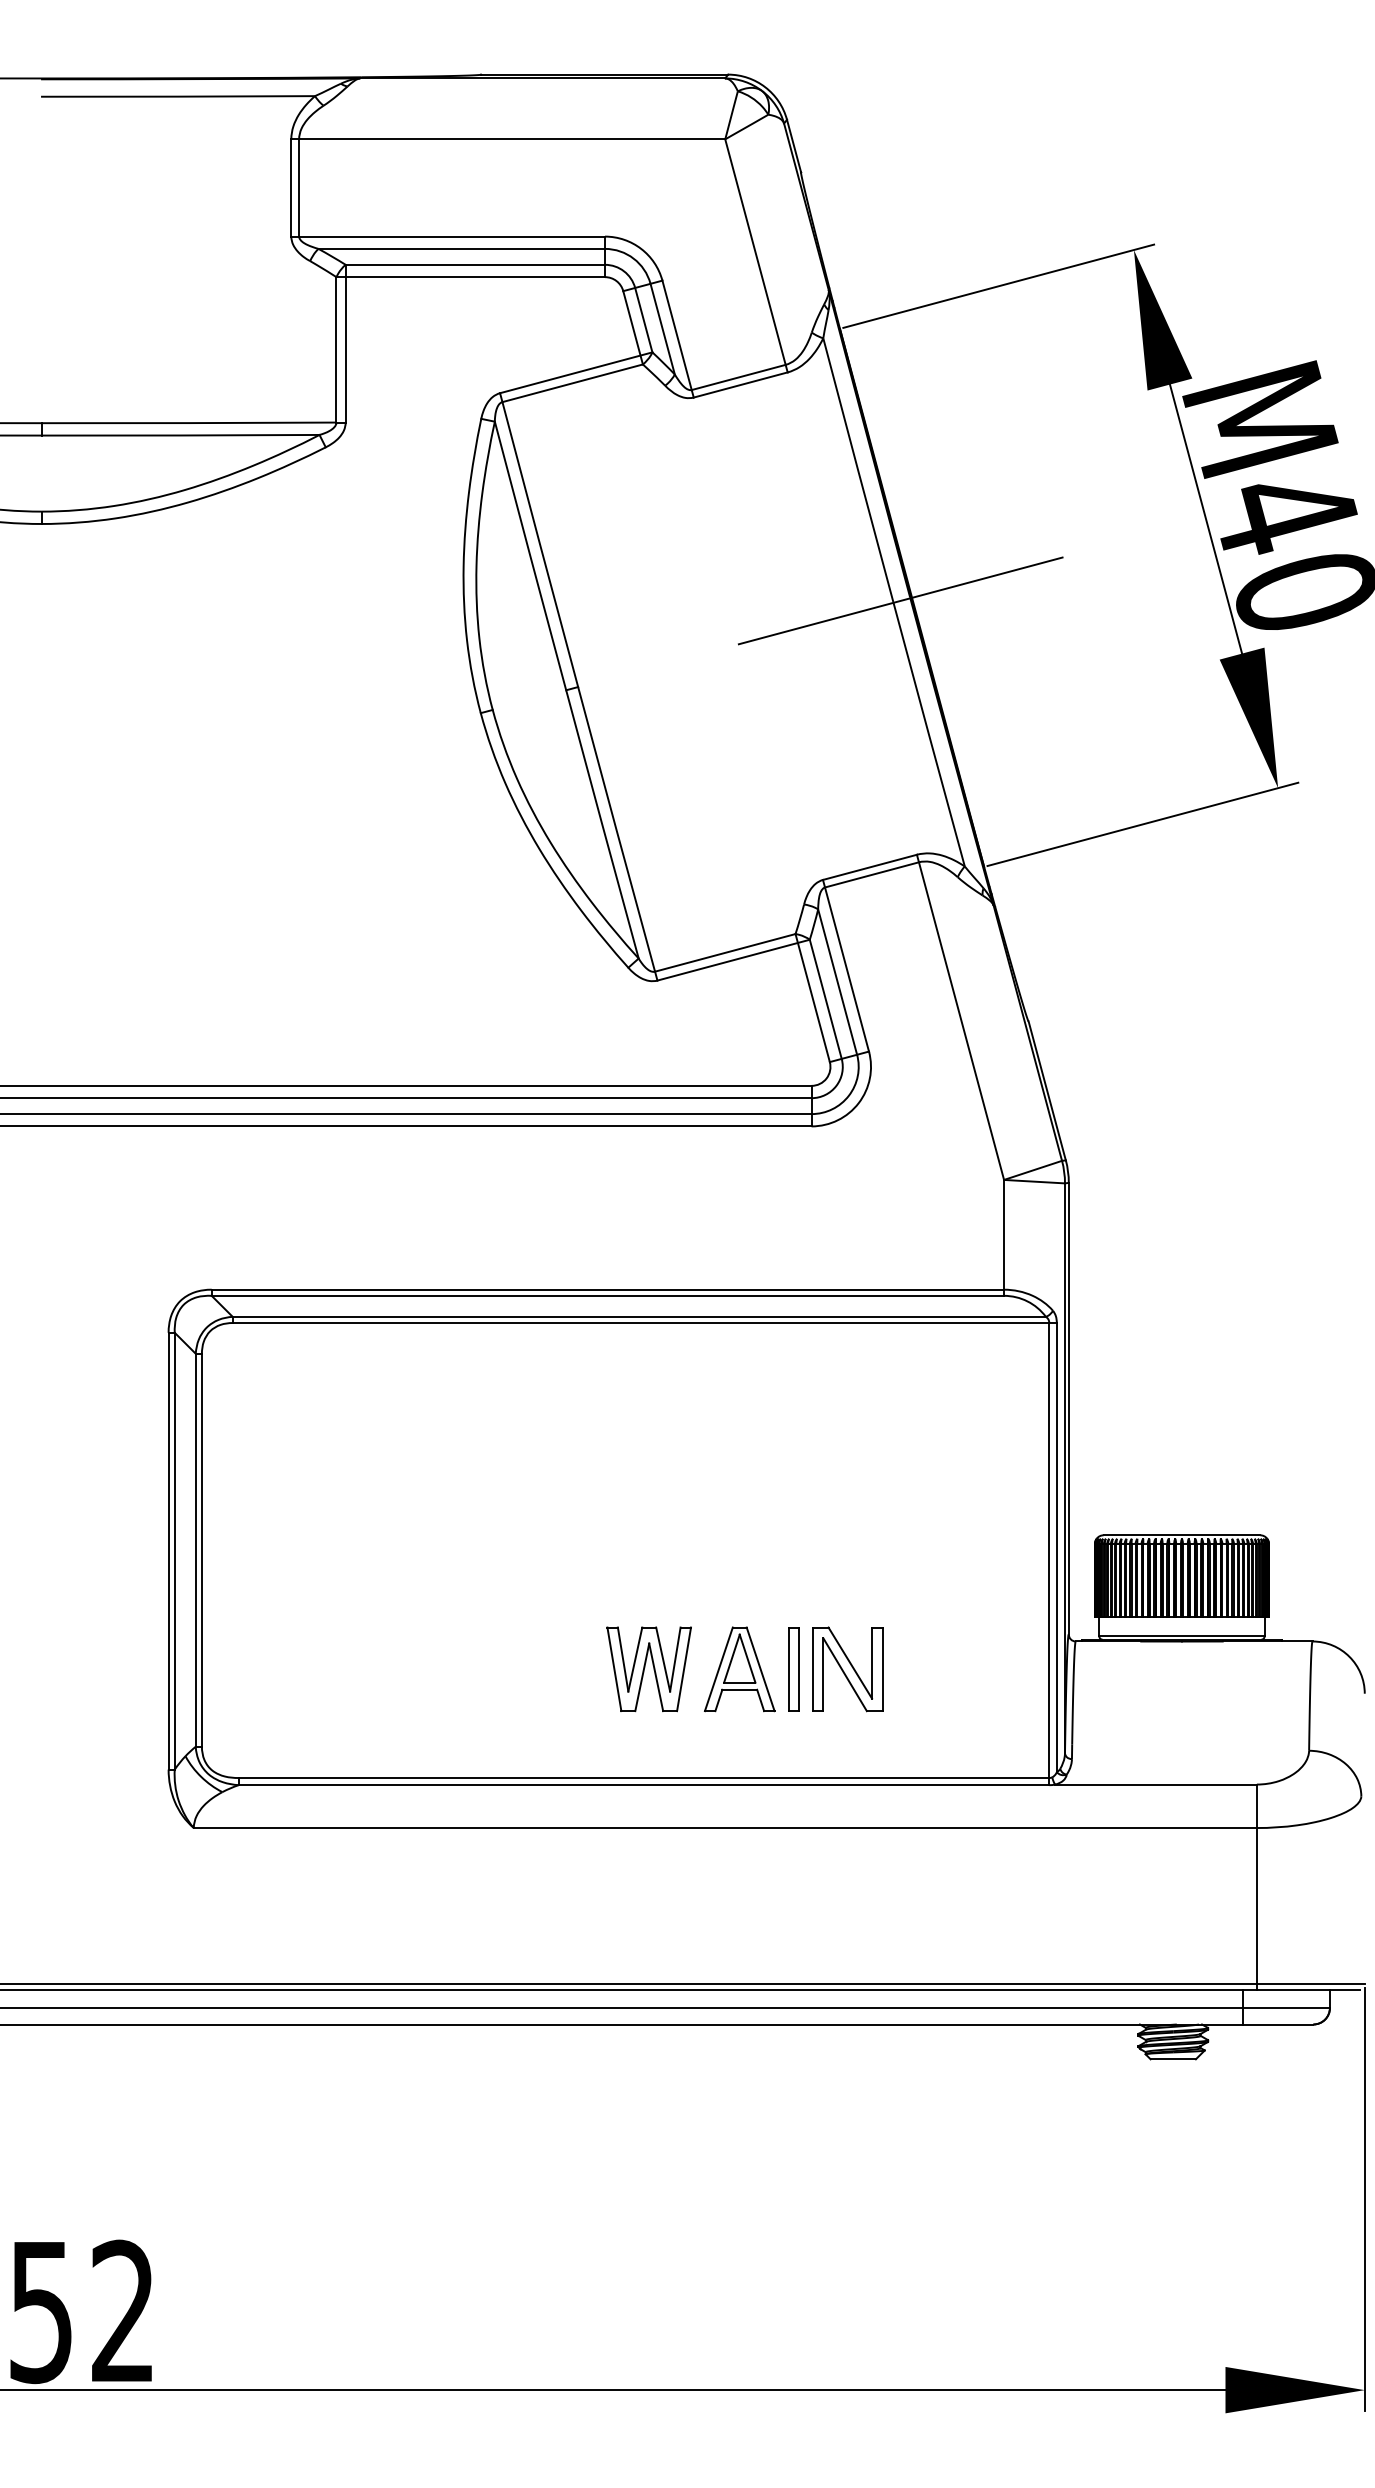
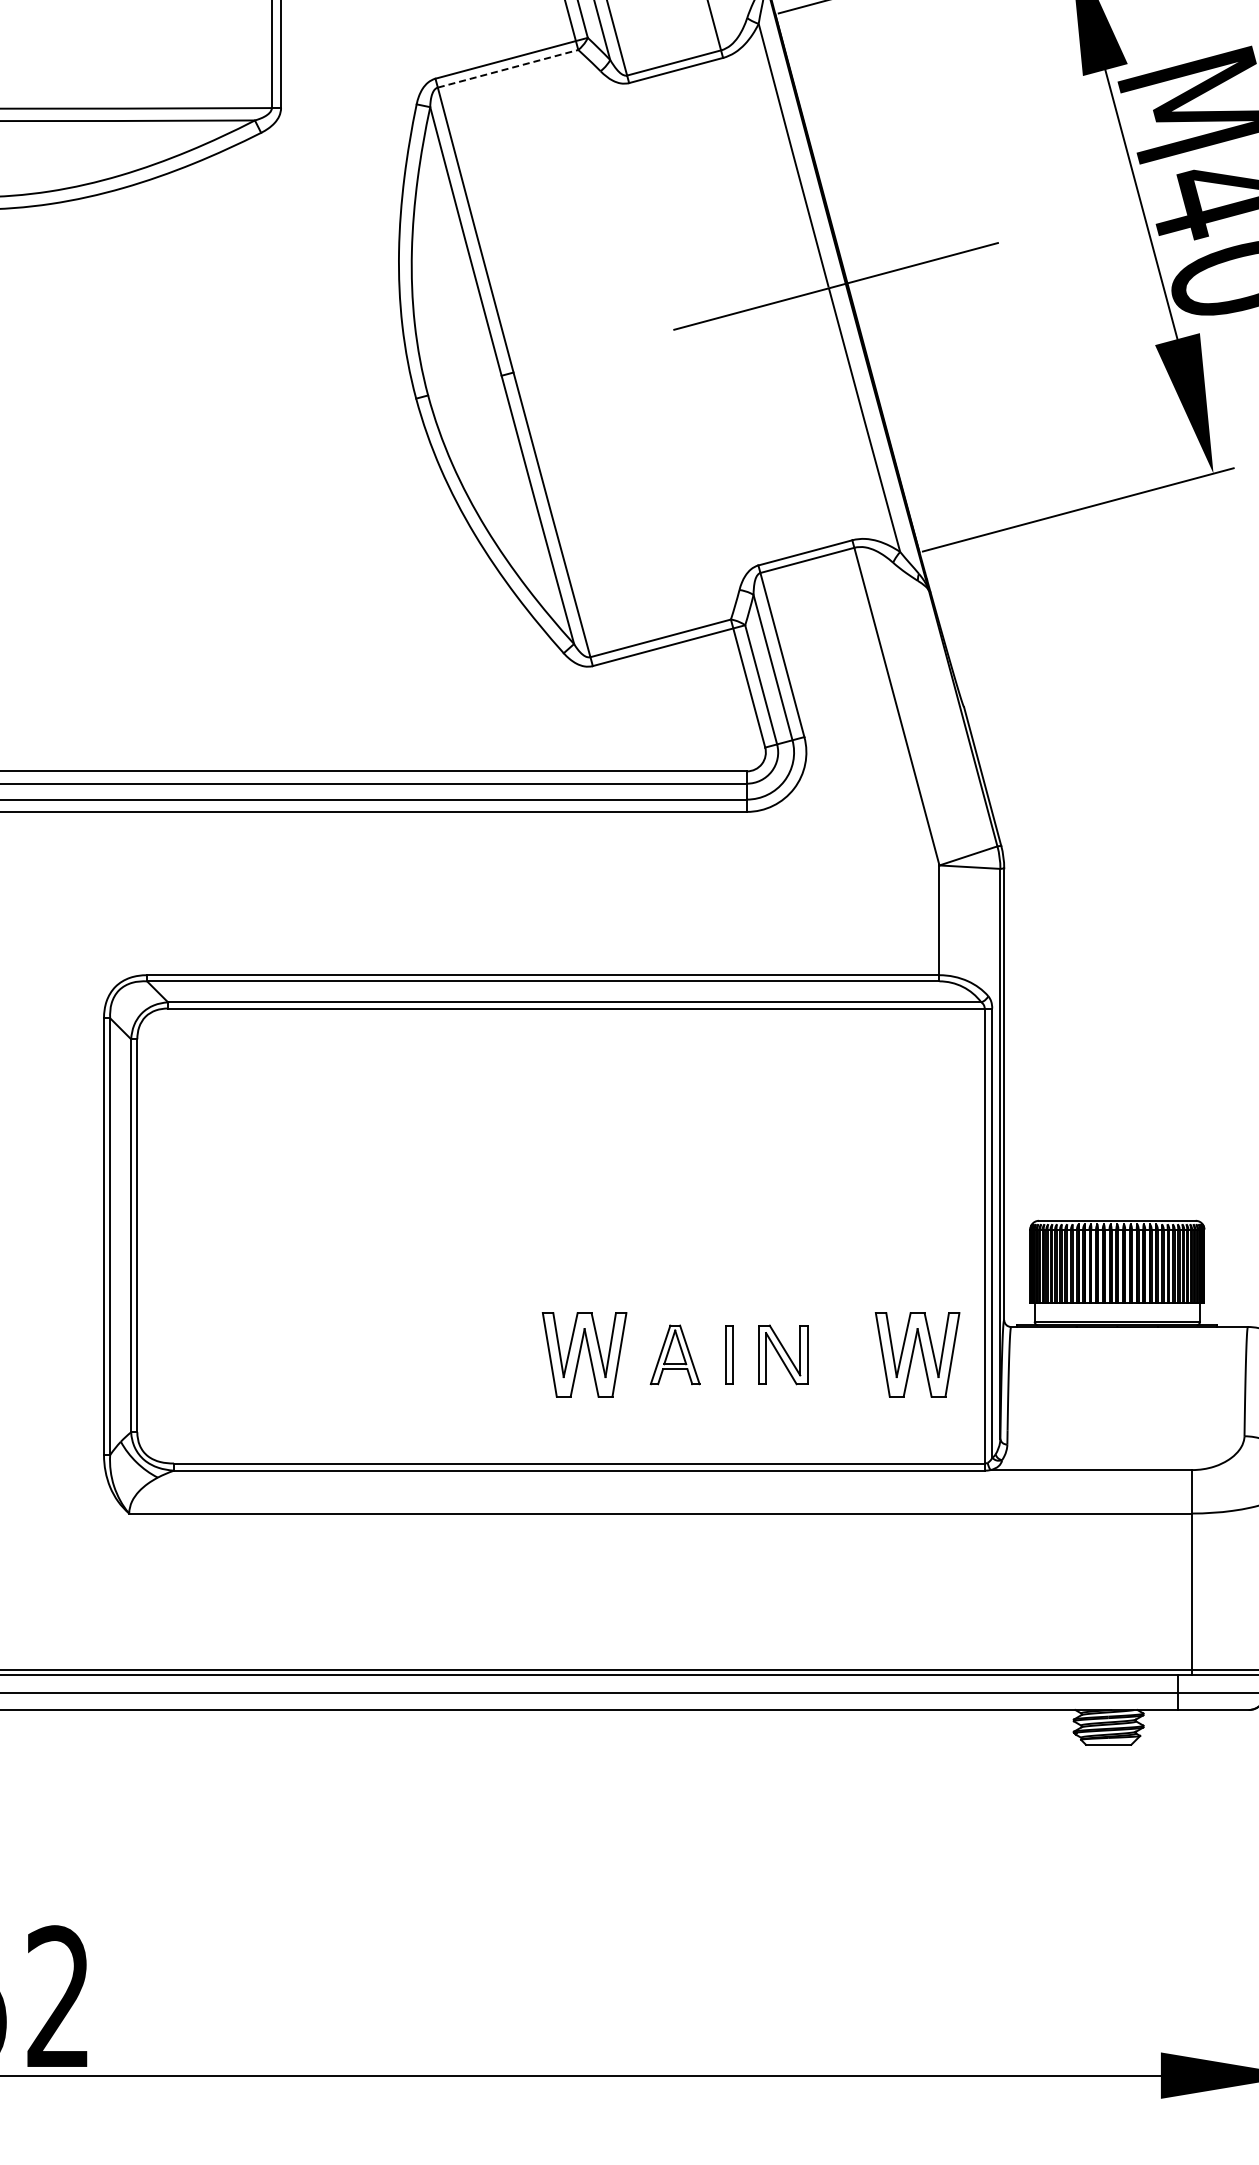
line: (572, 383) -> (507, 69), solid -> dashed
part: (739, 1669) -> (674, 1355), size x0.7
part: (793, 1669) -> (728, 1355), size x0.7
part: (847, 1669) -> (782, 1355), size x0.7
part: (981, 1669) -> (916, 1355), added

